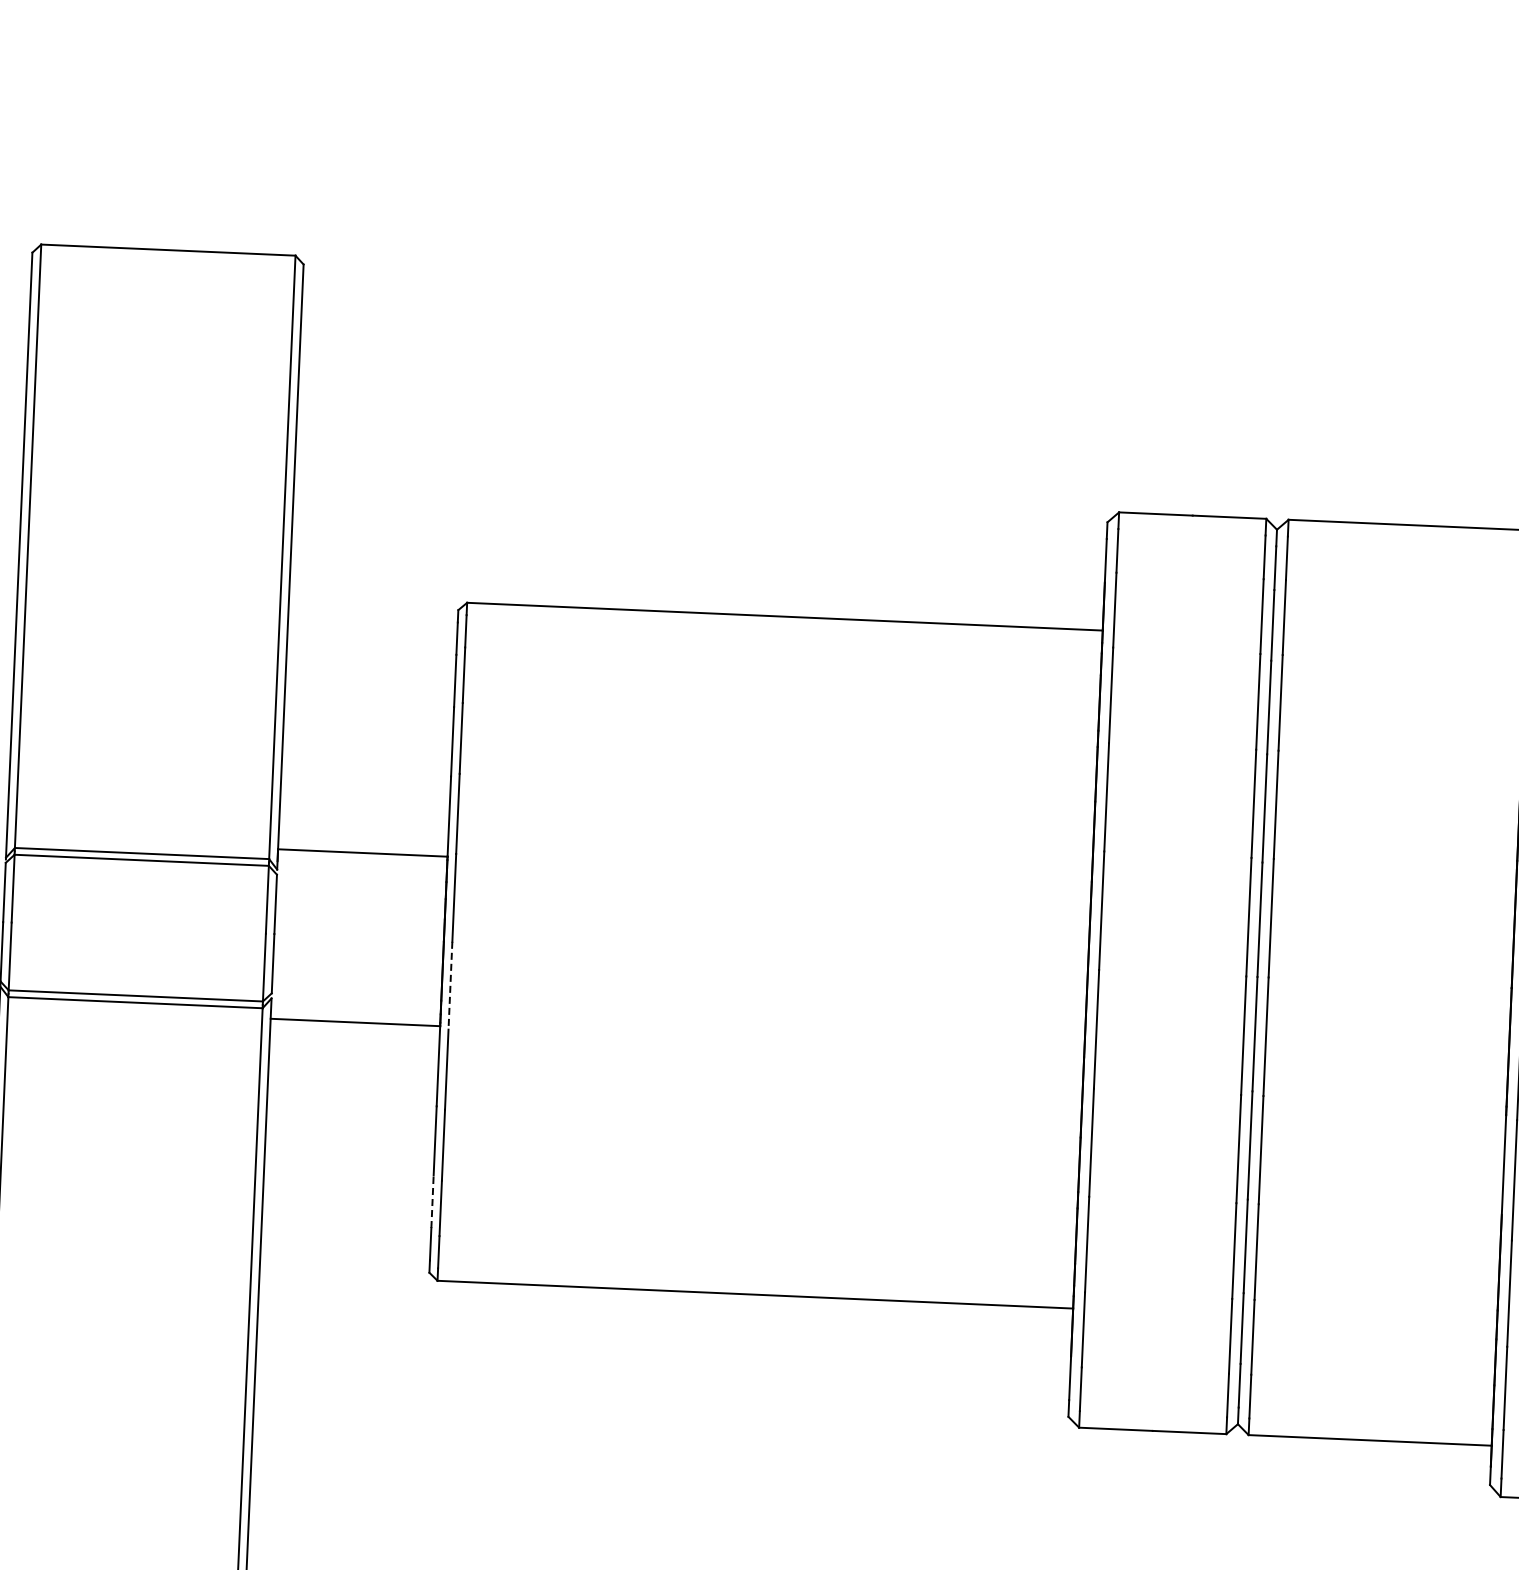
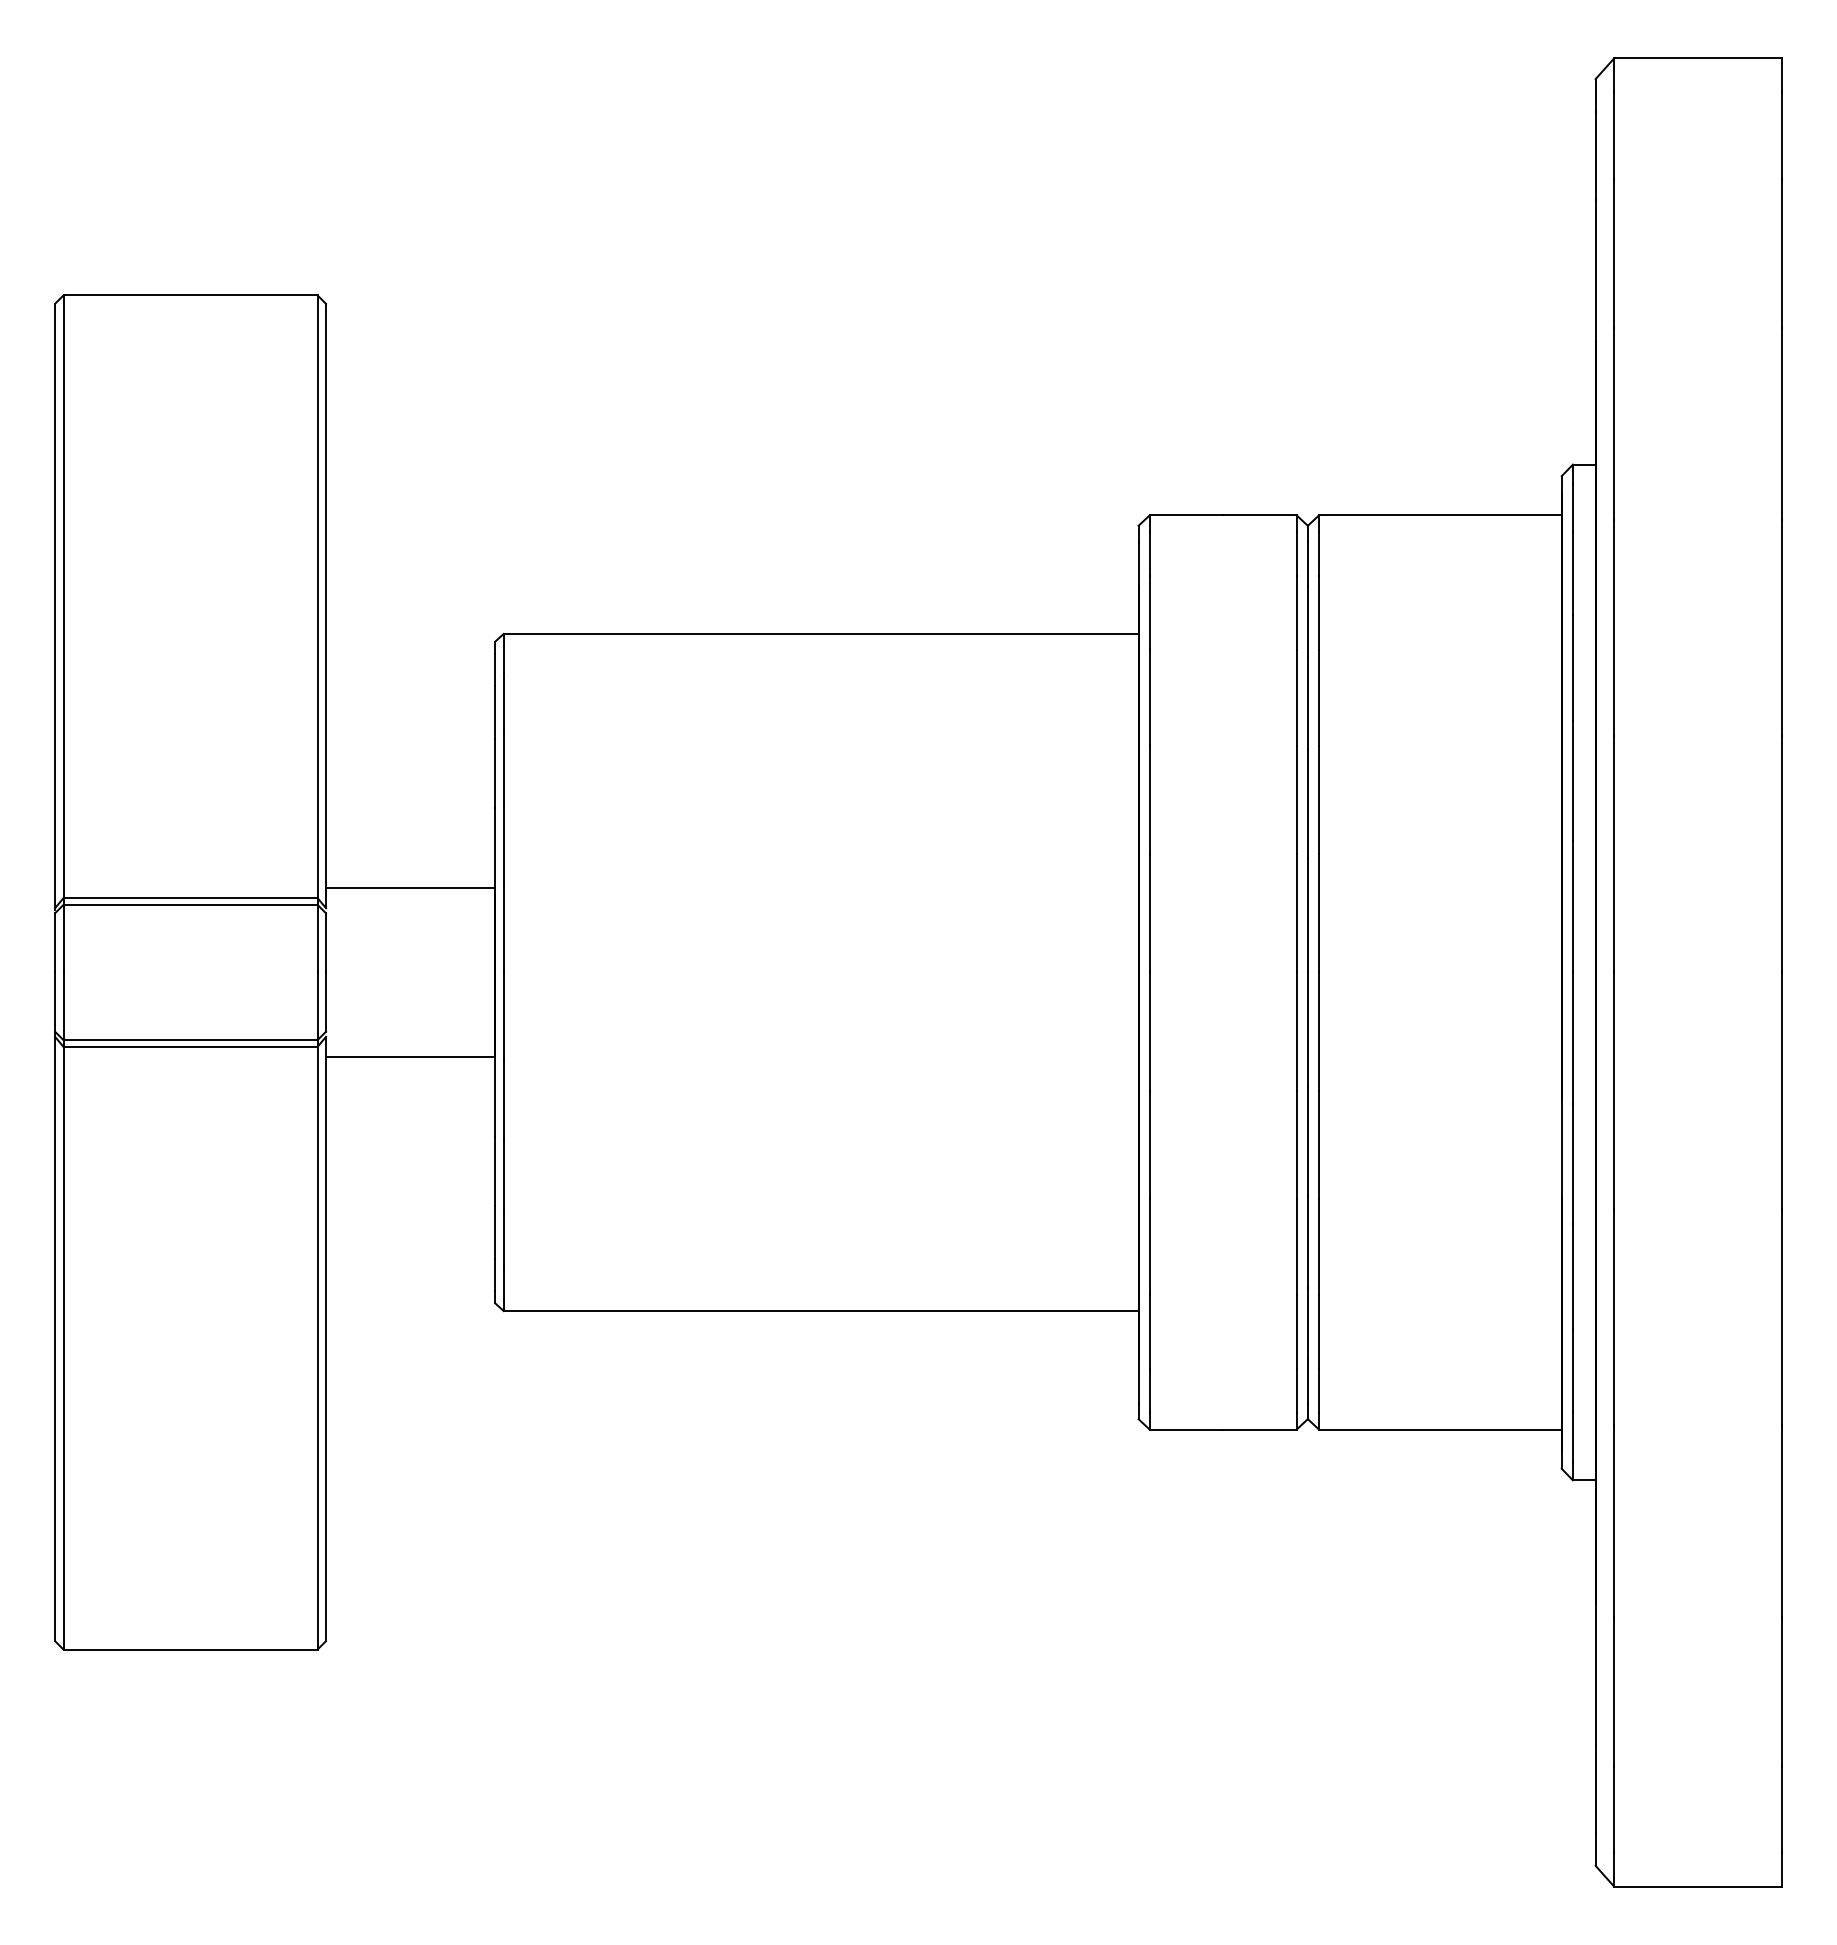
line: (450, 985) -> (503, 1016), dashed -> solid
line: (432, 1201) -> (495, 1232), dashed -> solid

